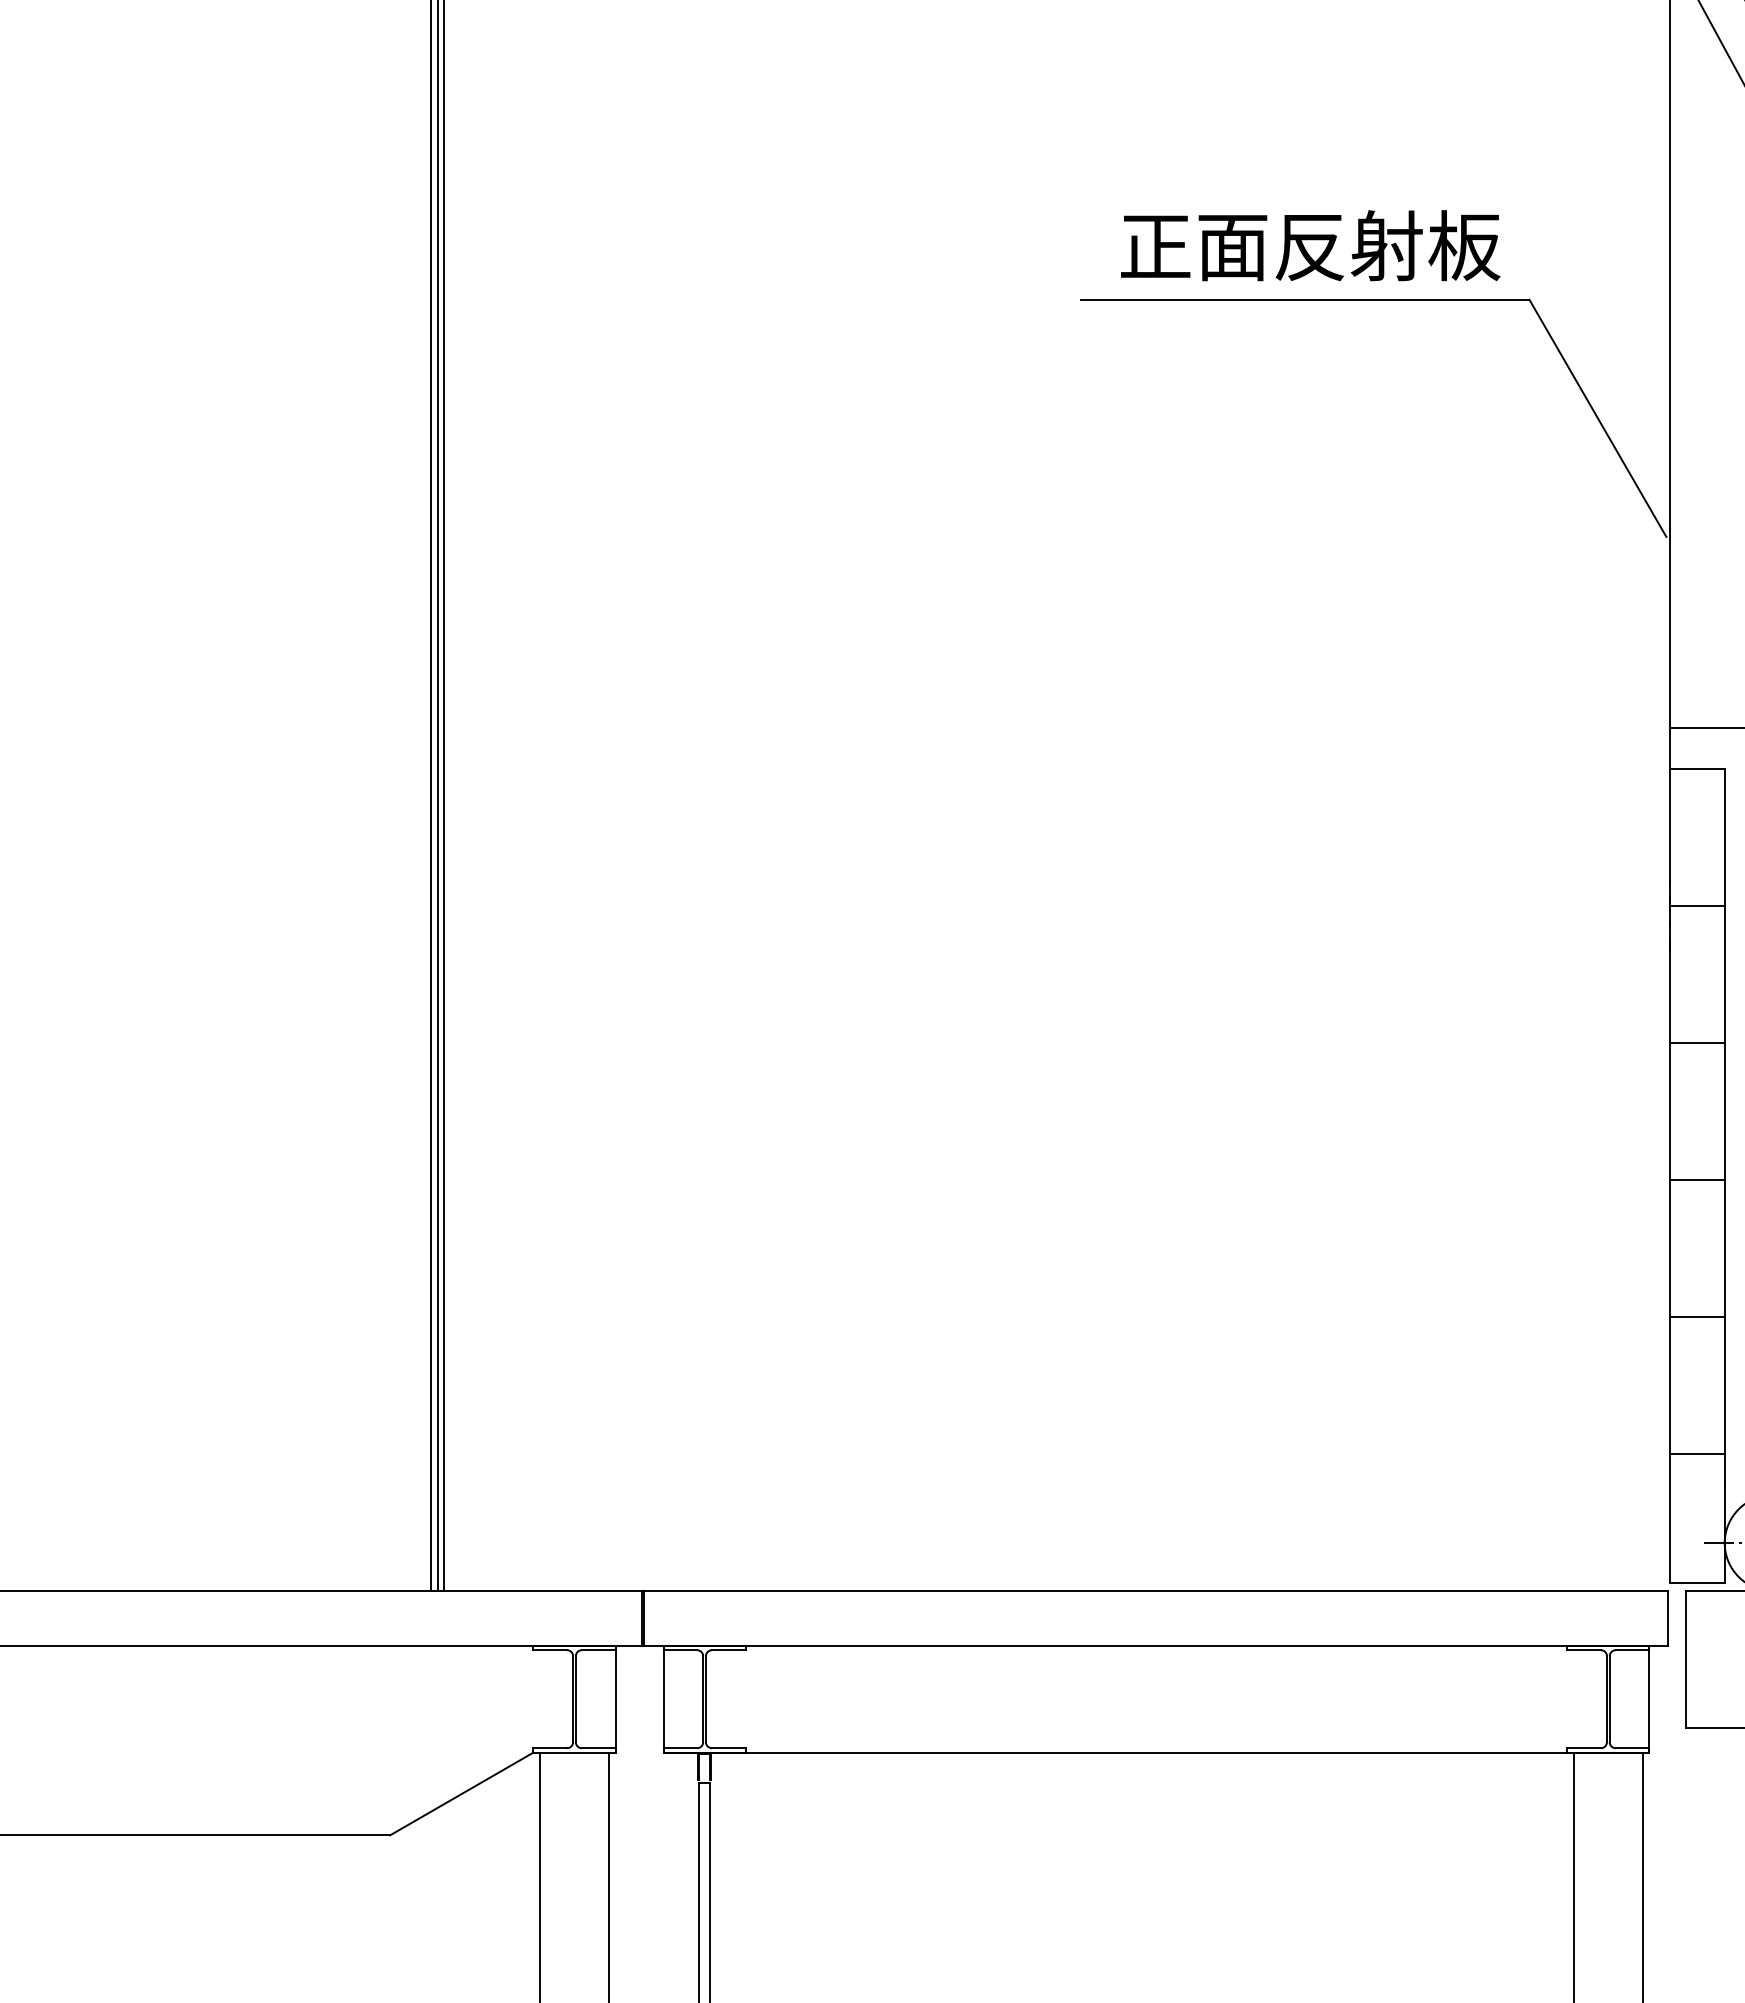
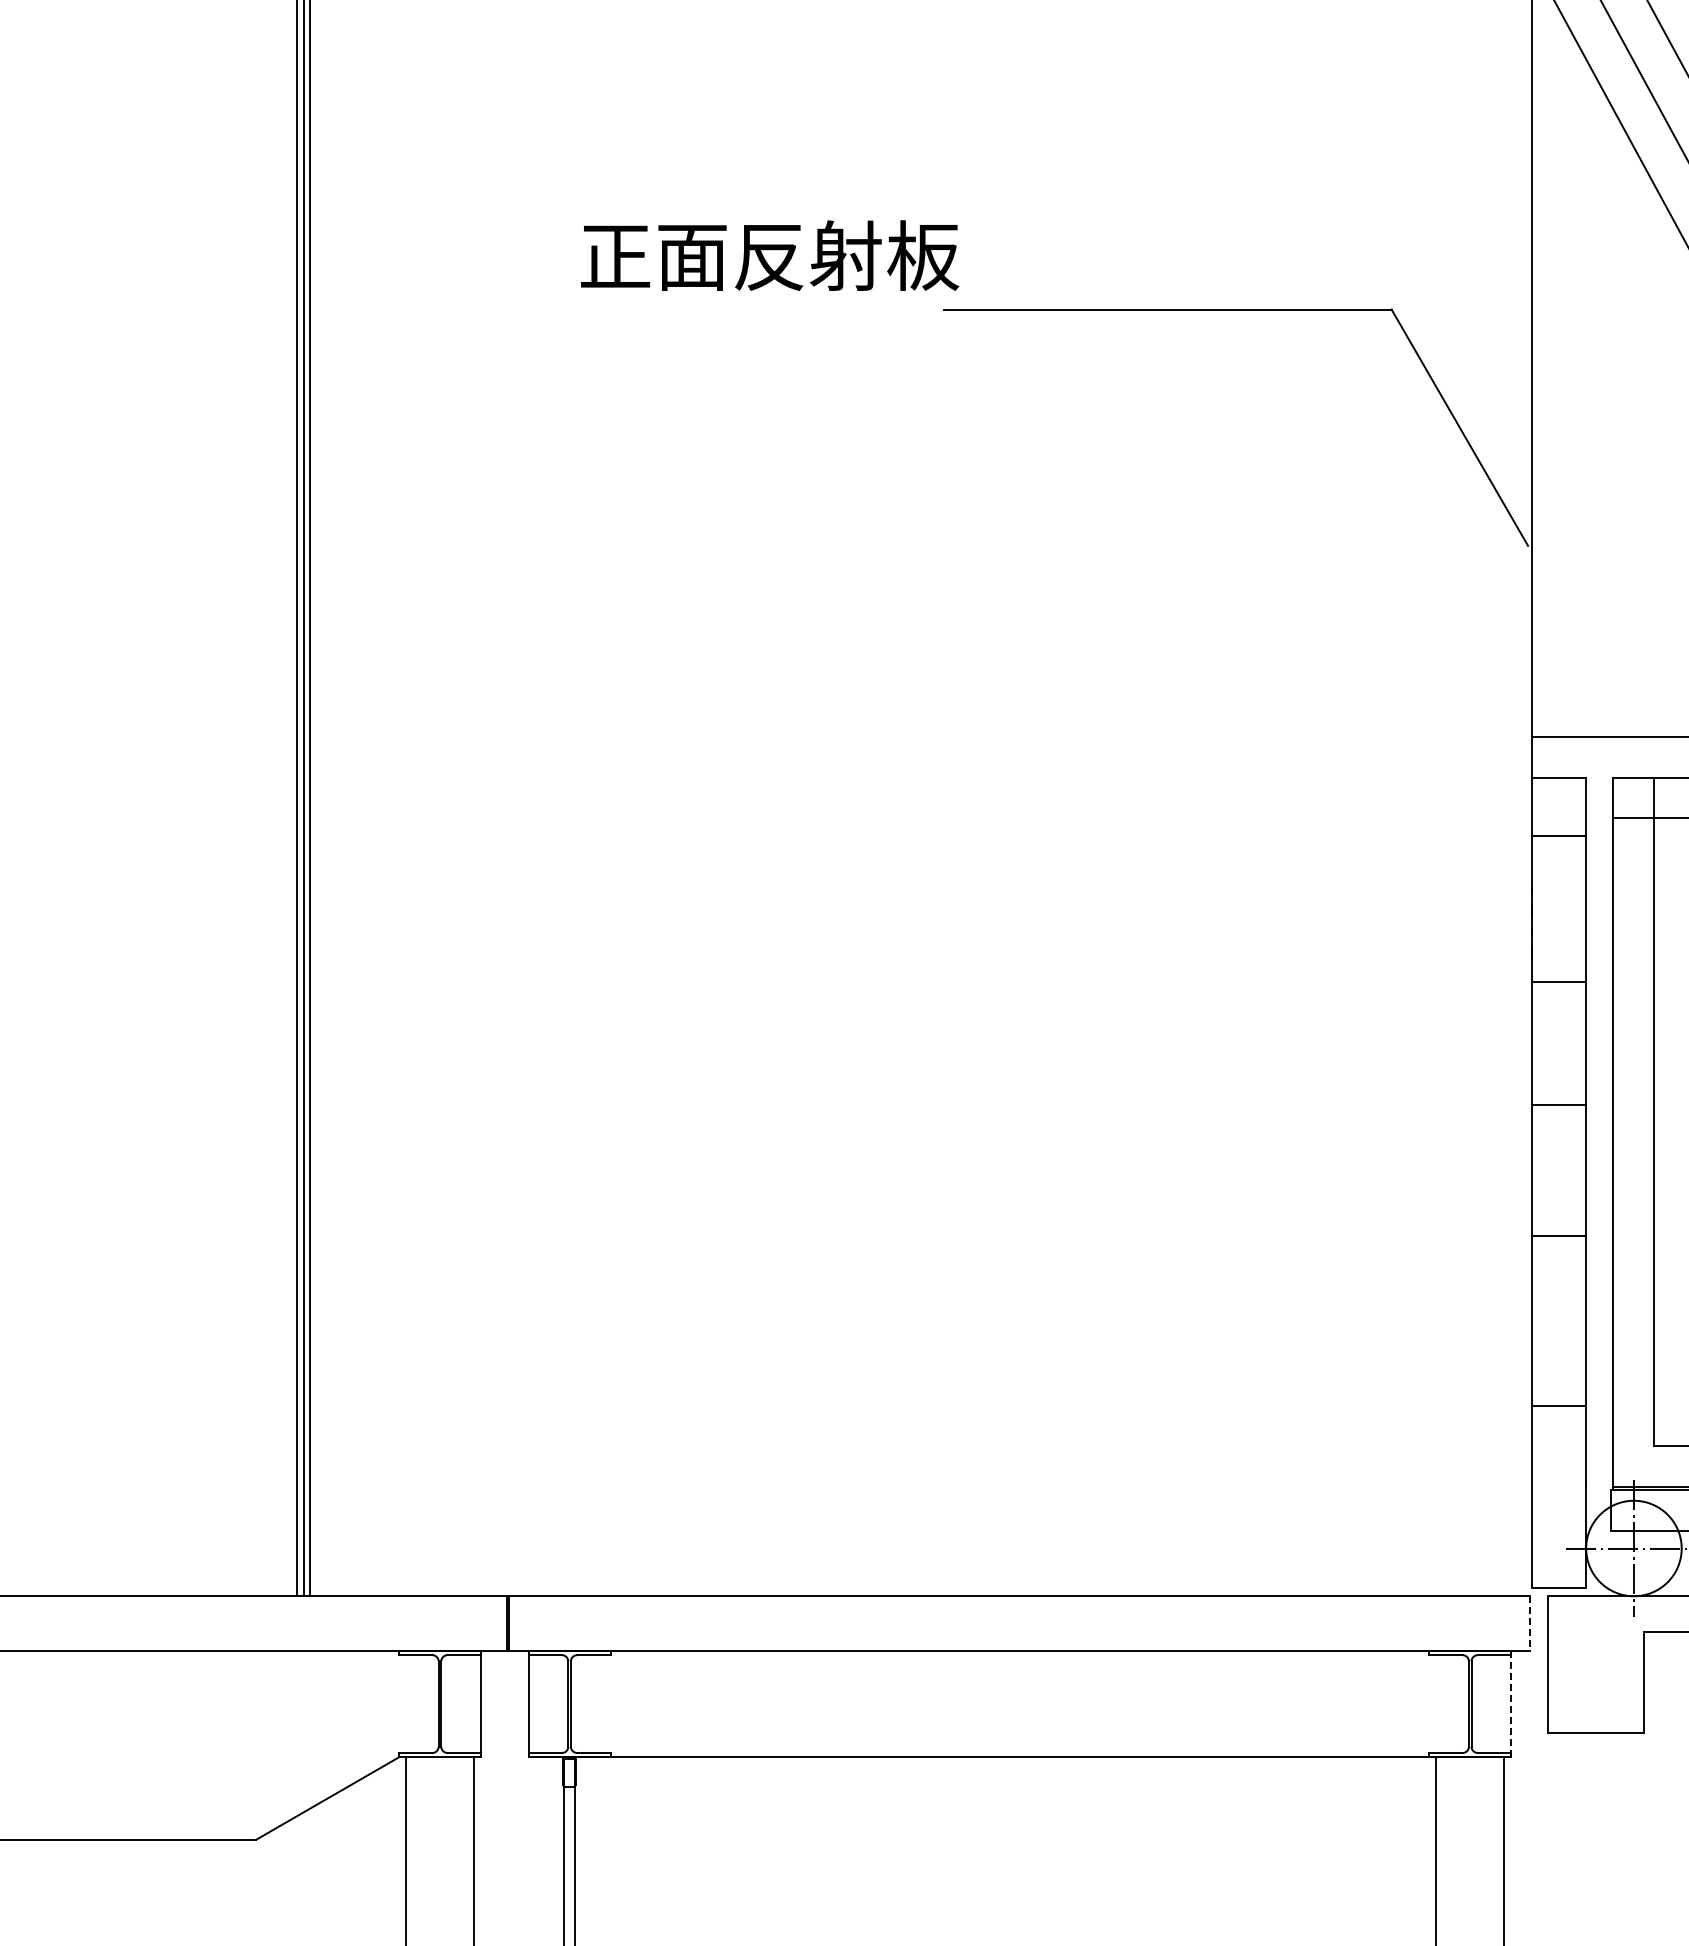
text: (1310, 245) -> (769, 255), moved
line: (1696, 906) -> (1558, 836), moved
line: (1696, 1043) -> (1558, 981), moved
line: (1696, 1180) -> (1558, 1105), moved
line: (1696, 1317) -> (1558, 1236), moved
line: (1696, 1454) -> (1558, 1406), moved
line: (1668, 1618) -> (1530, 1623), solid -> dashed
line: (1649, 1699) -> (1511, 1704), solid -> dashed

